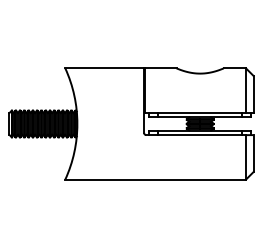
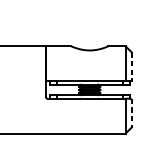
line: (253, 94) -> (131, 66), solid -> dashed
line: (253, 154) -> (131, 113), solid -> dashed

